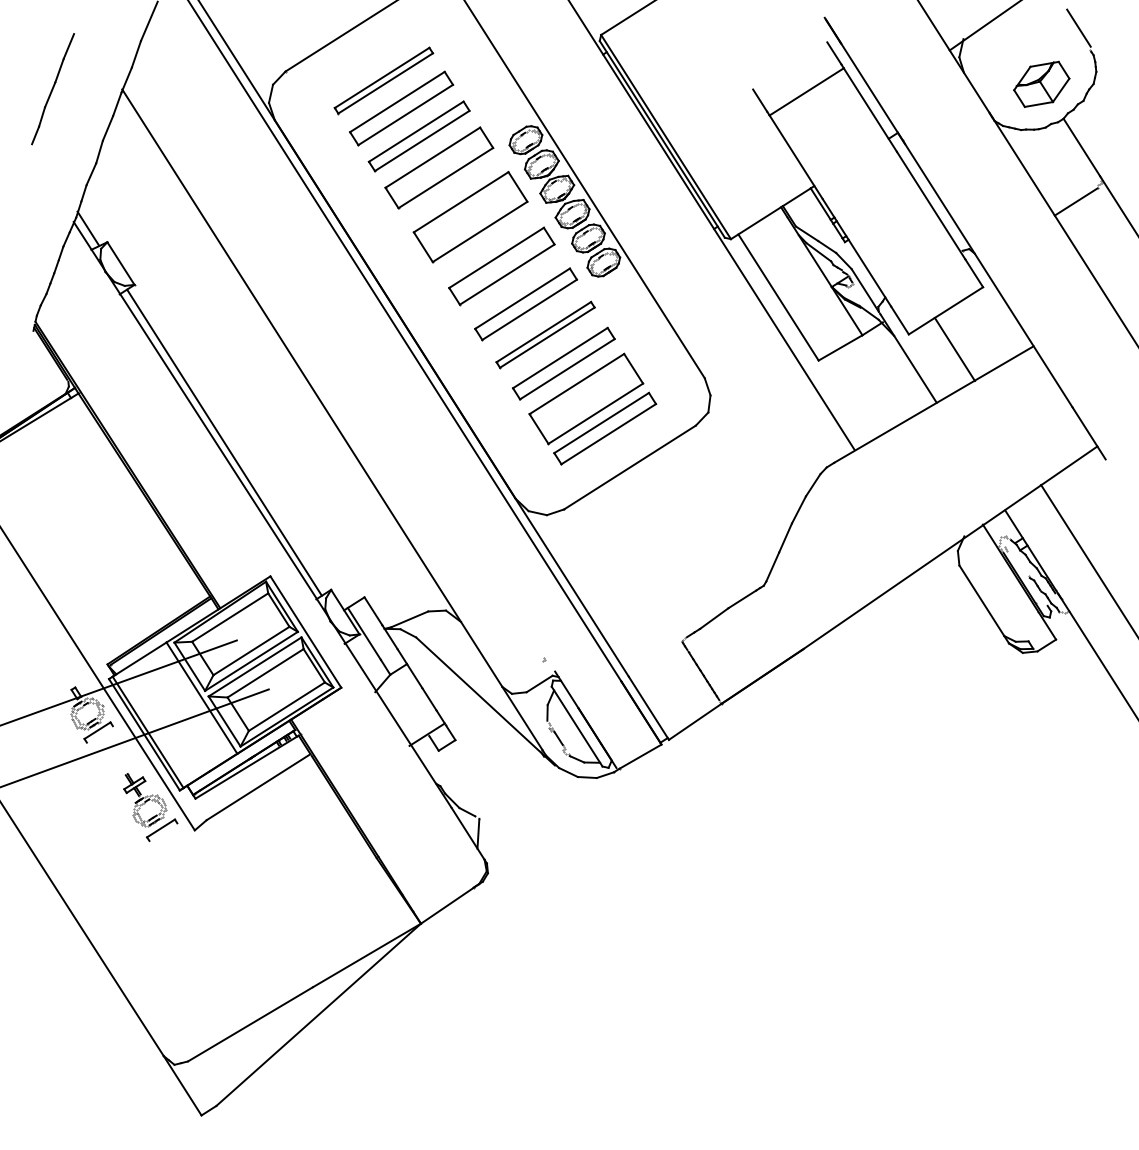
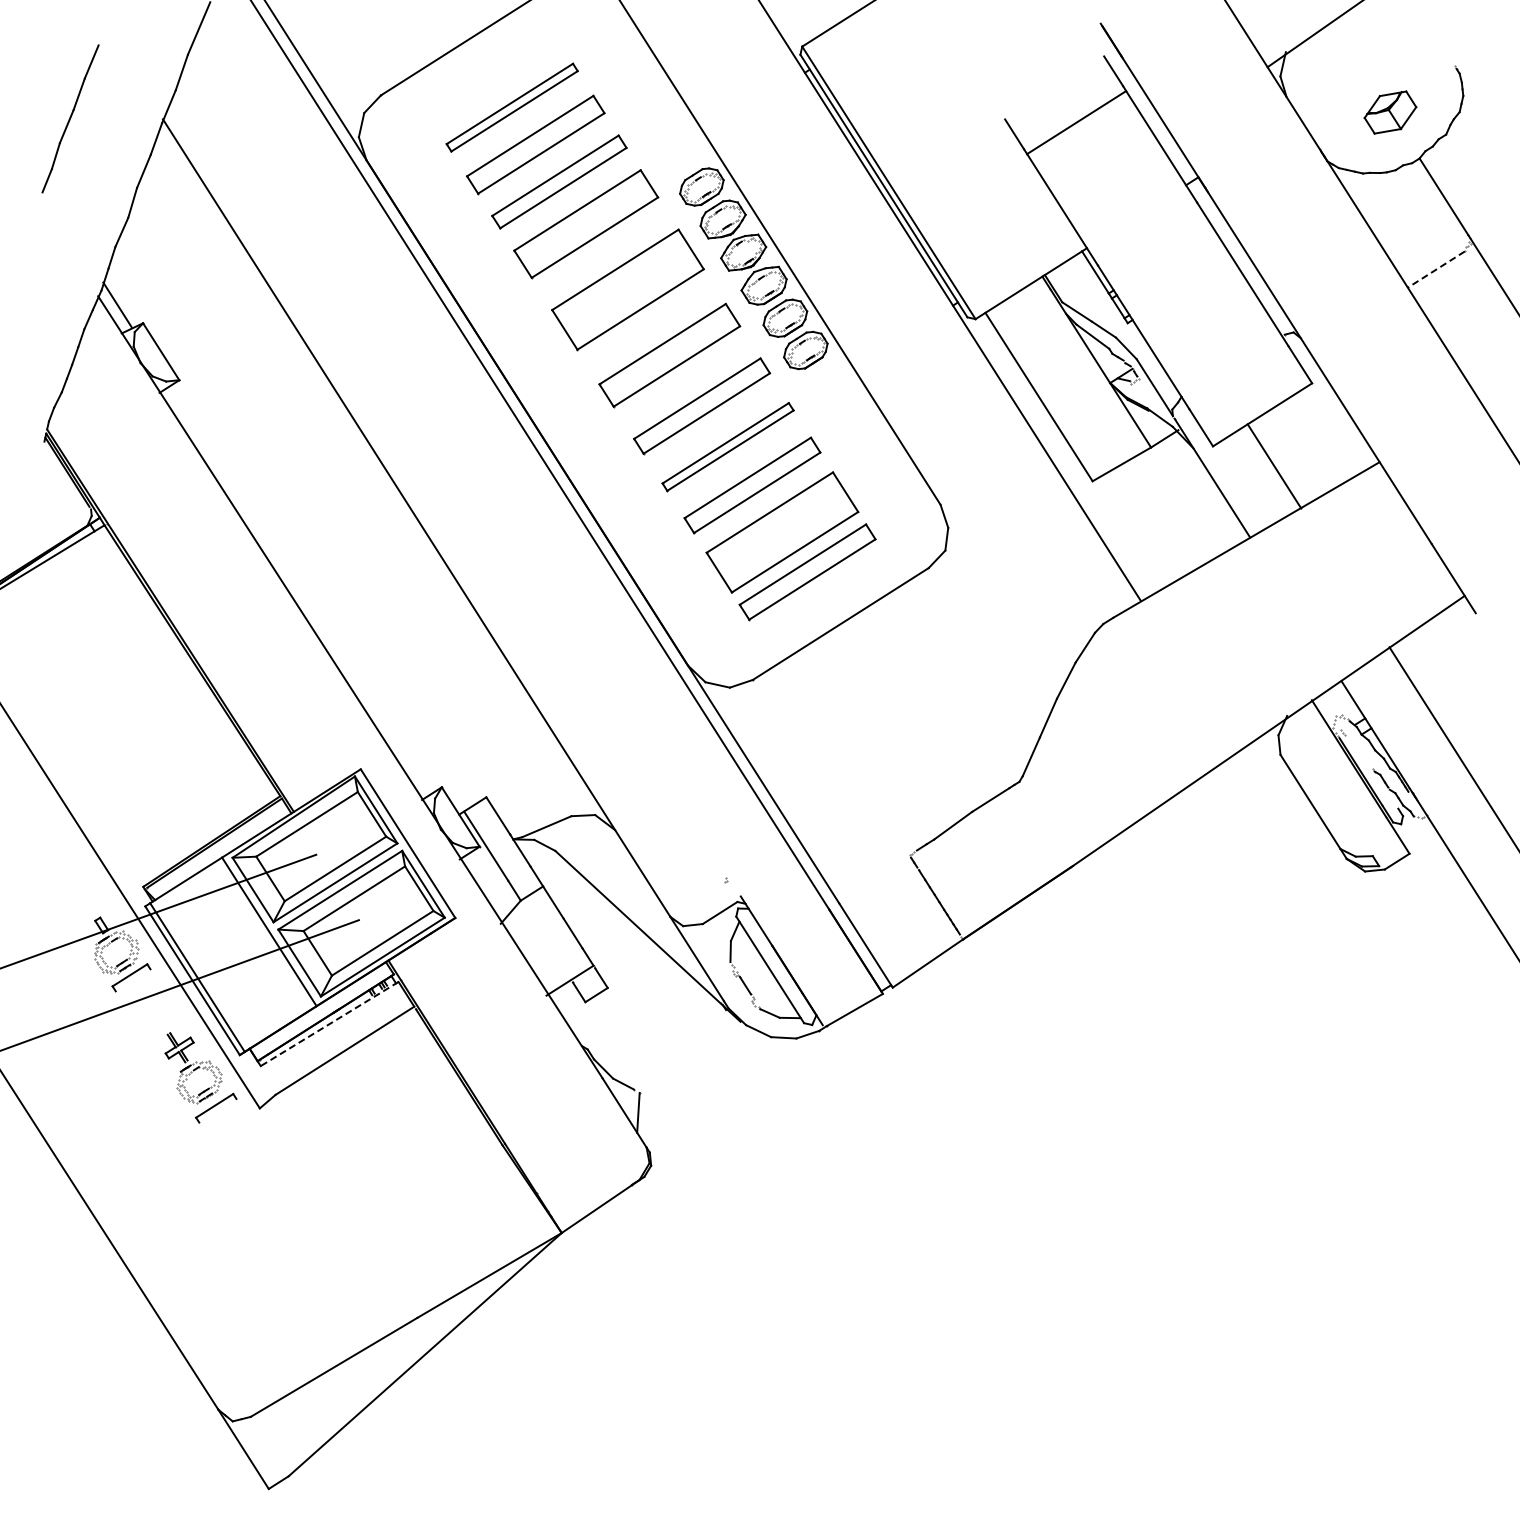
line: (1078, 28) -> (1439, 37), removed
part: (1041, 84) -> (1390, 112), size x0.7
line: (1076, 201) -> (1436, 269), solid -> dashed
line: (224, 442) -> (299, 590), removed
line: (247, 767) -> (329, 1024), solid -> dashed

